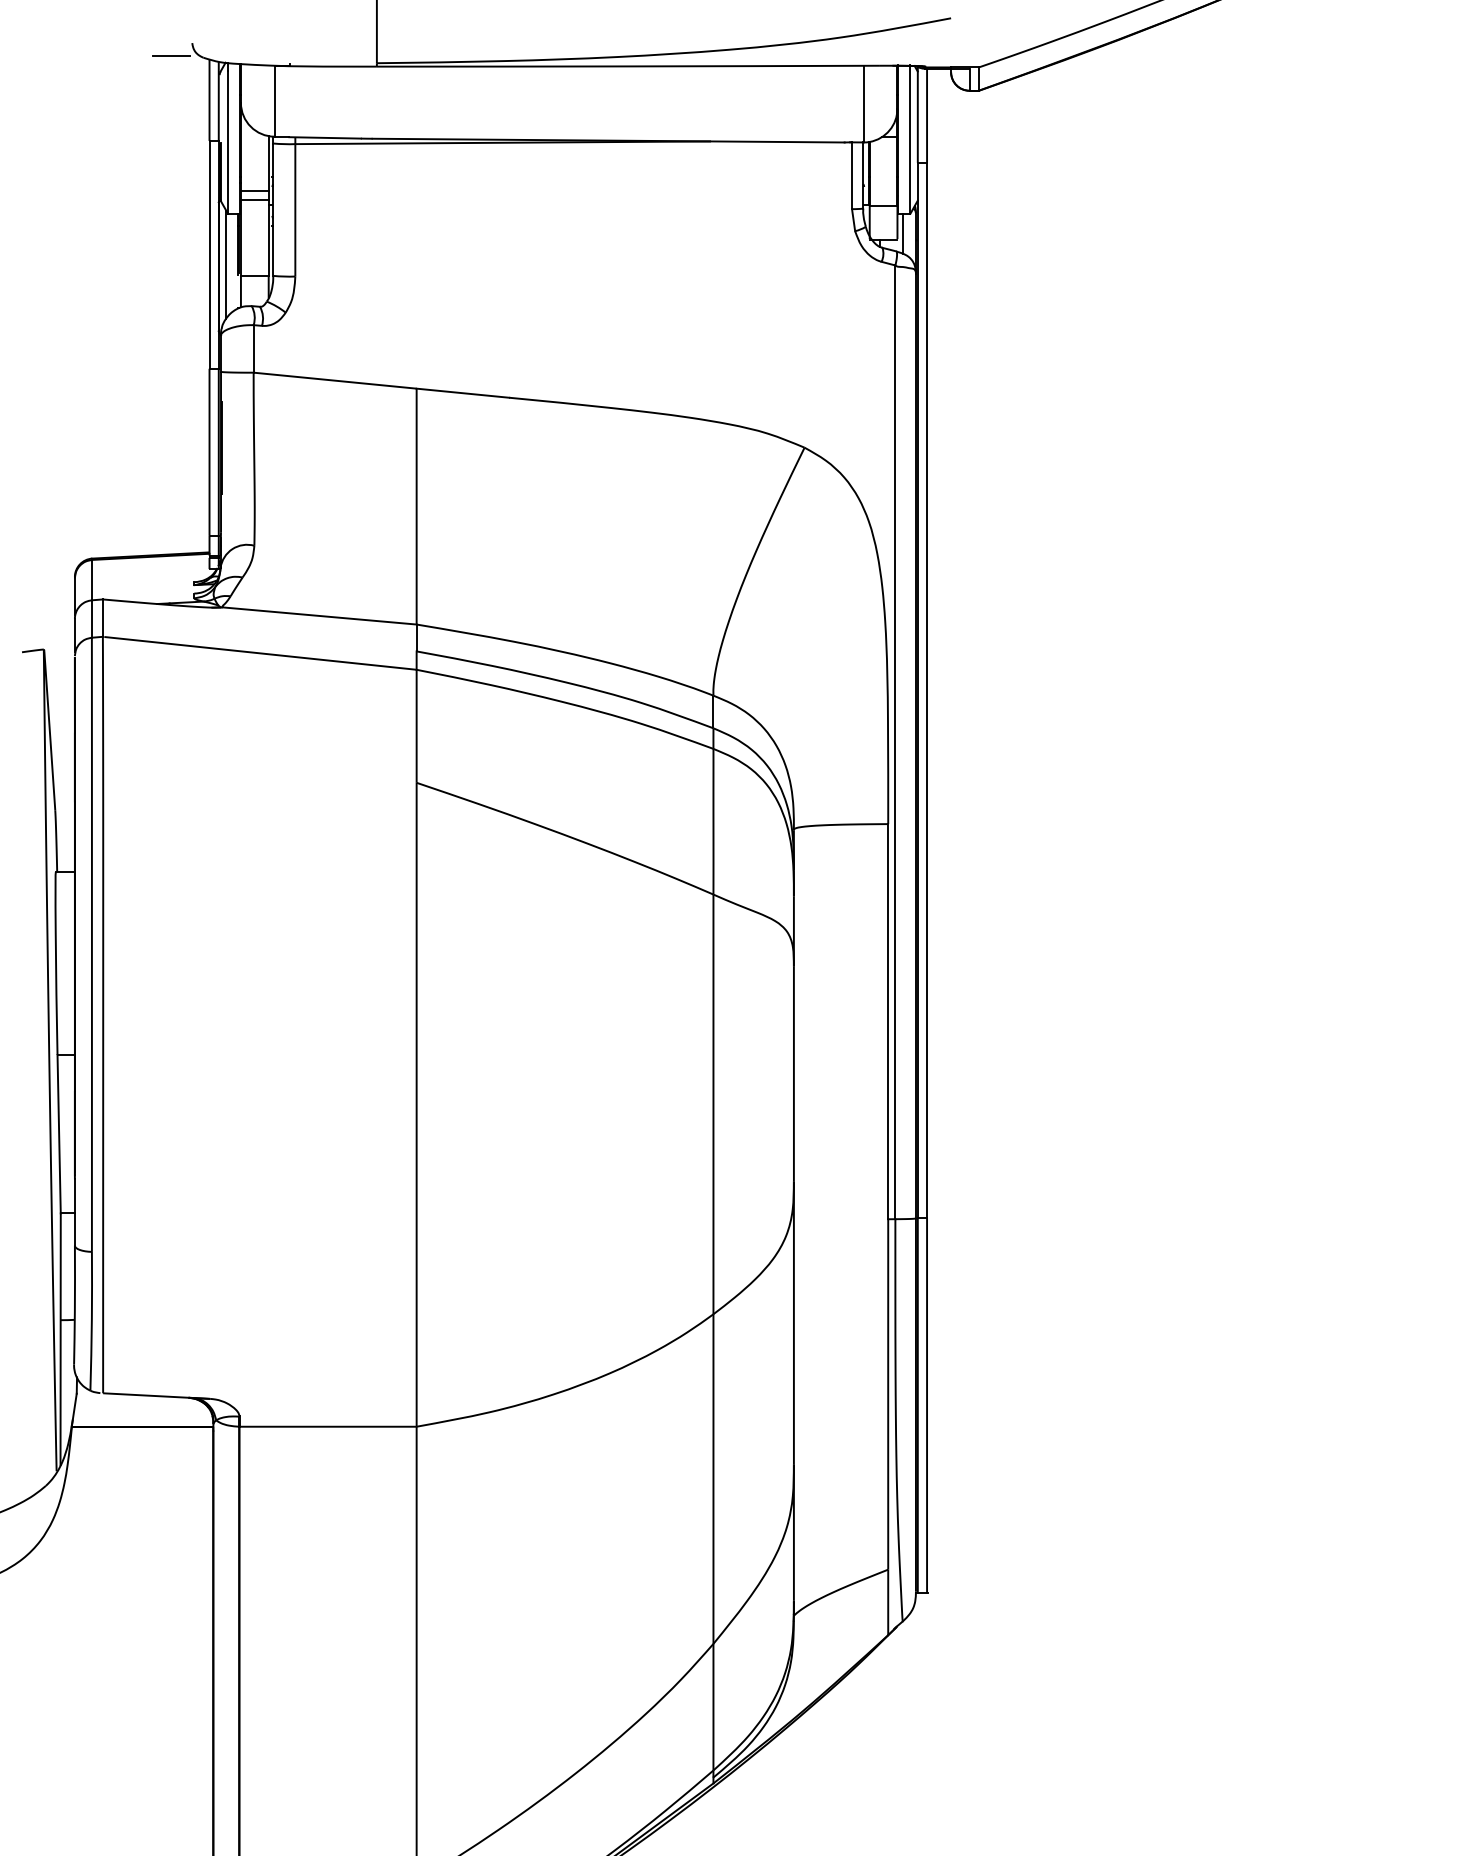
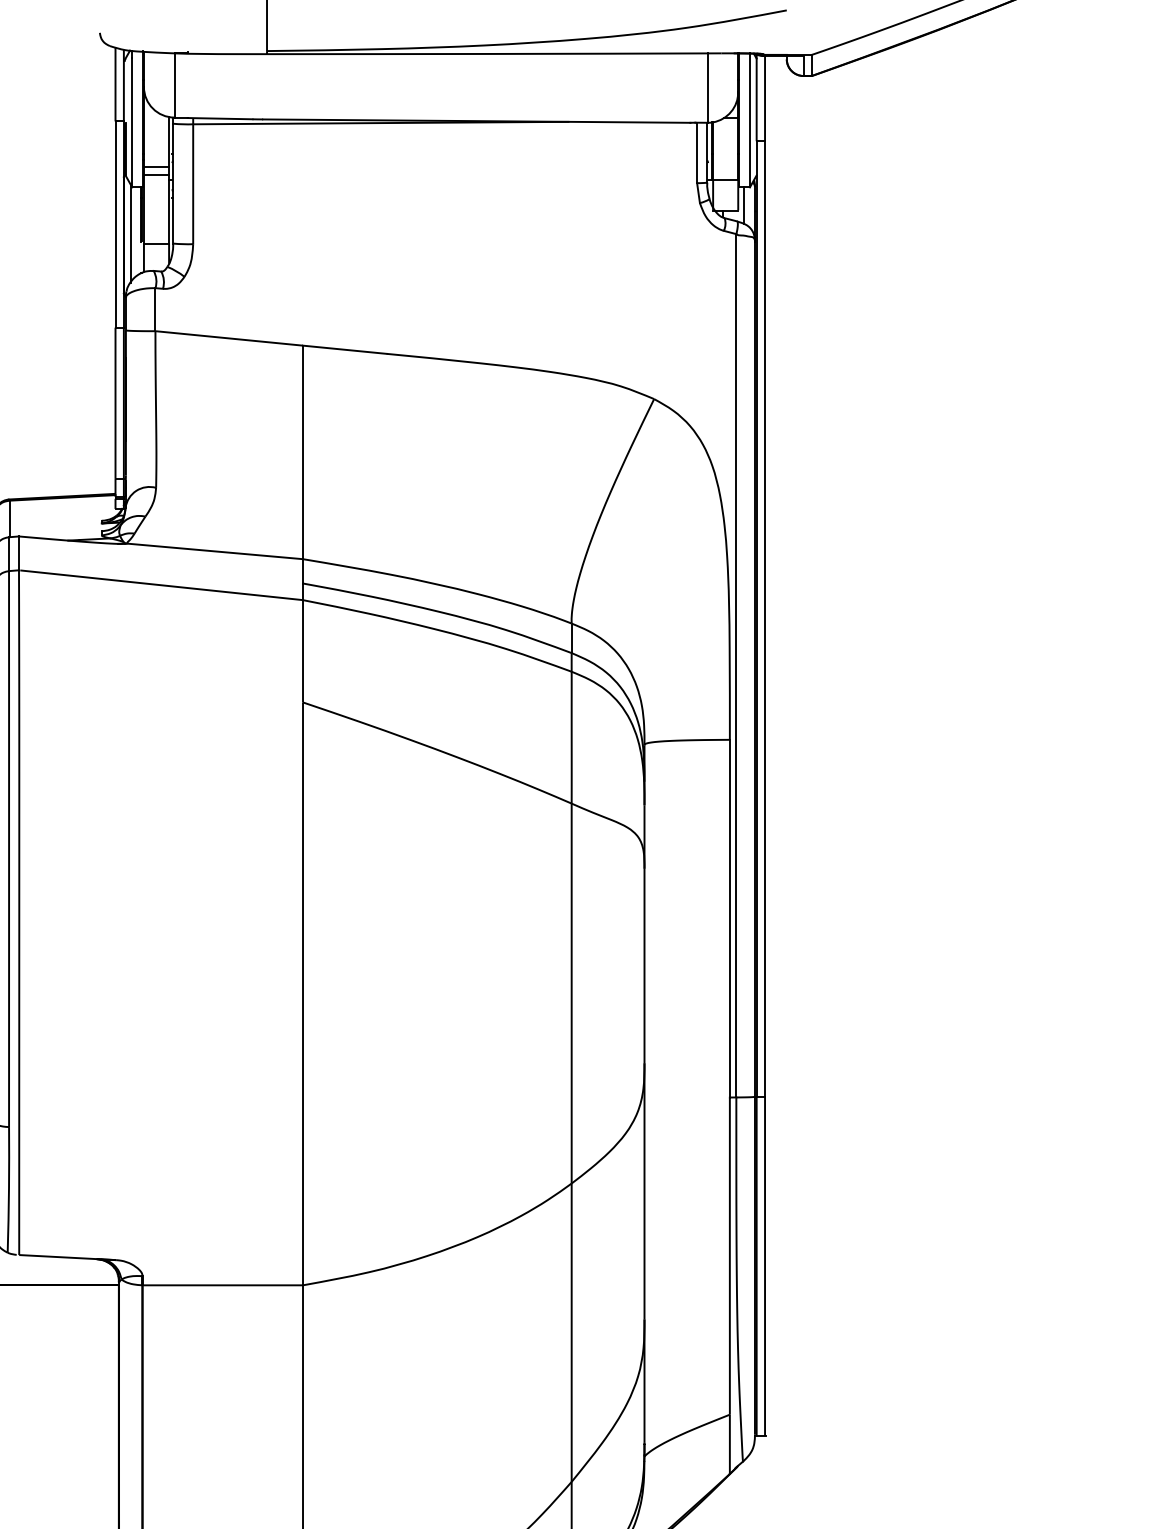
line: (171, 55) -> (81, 44), removed

